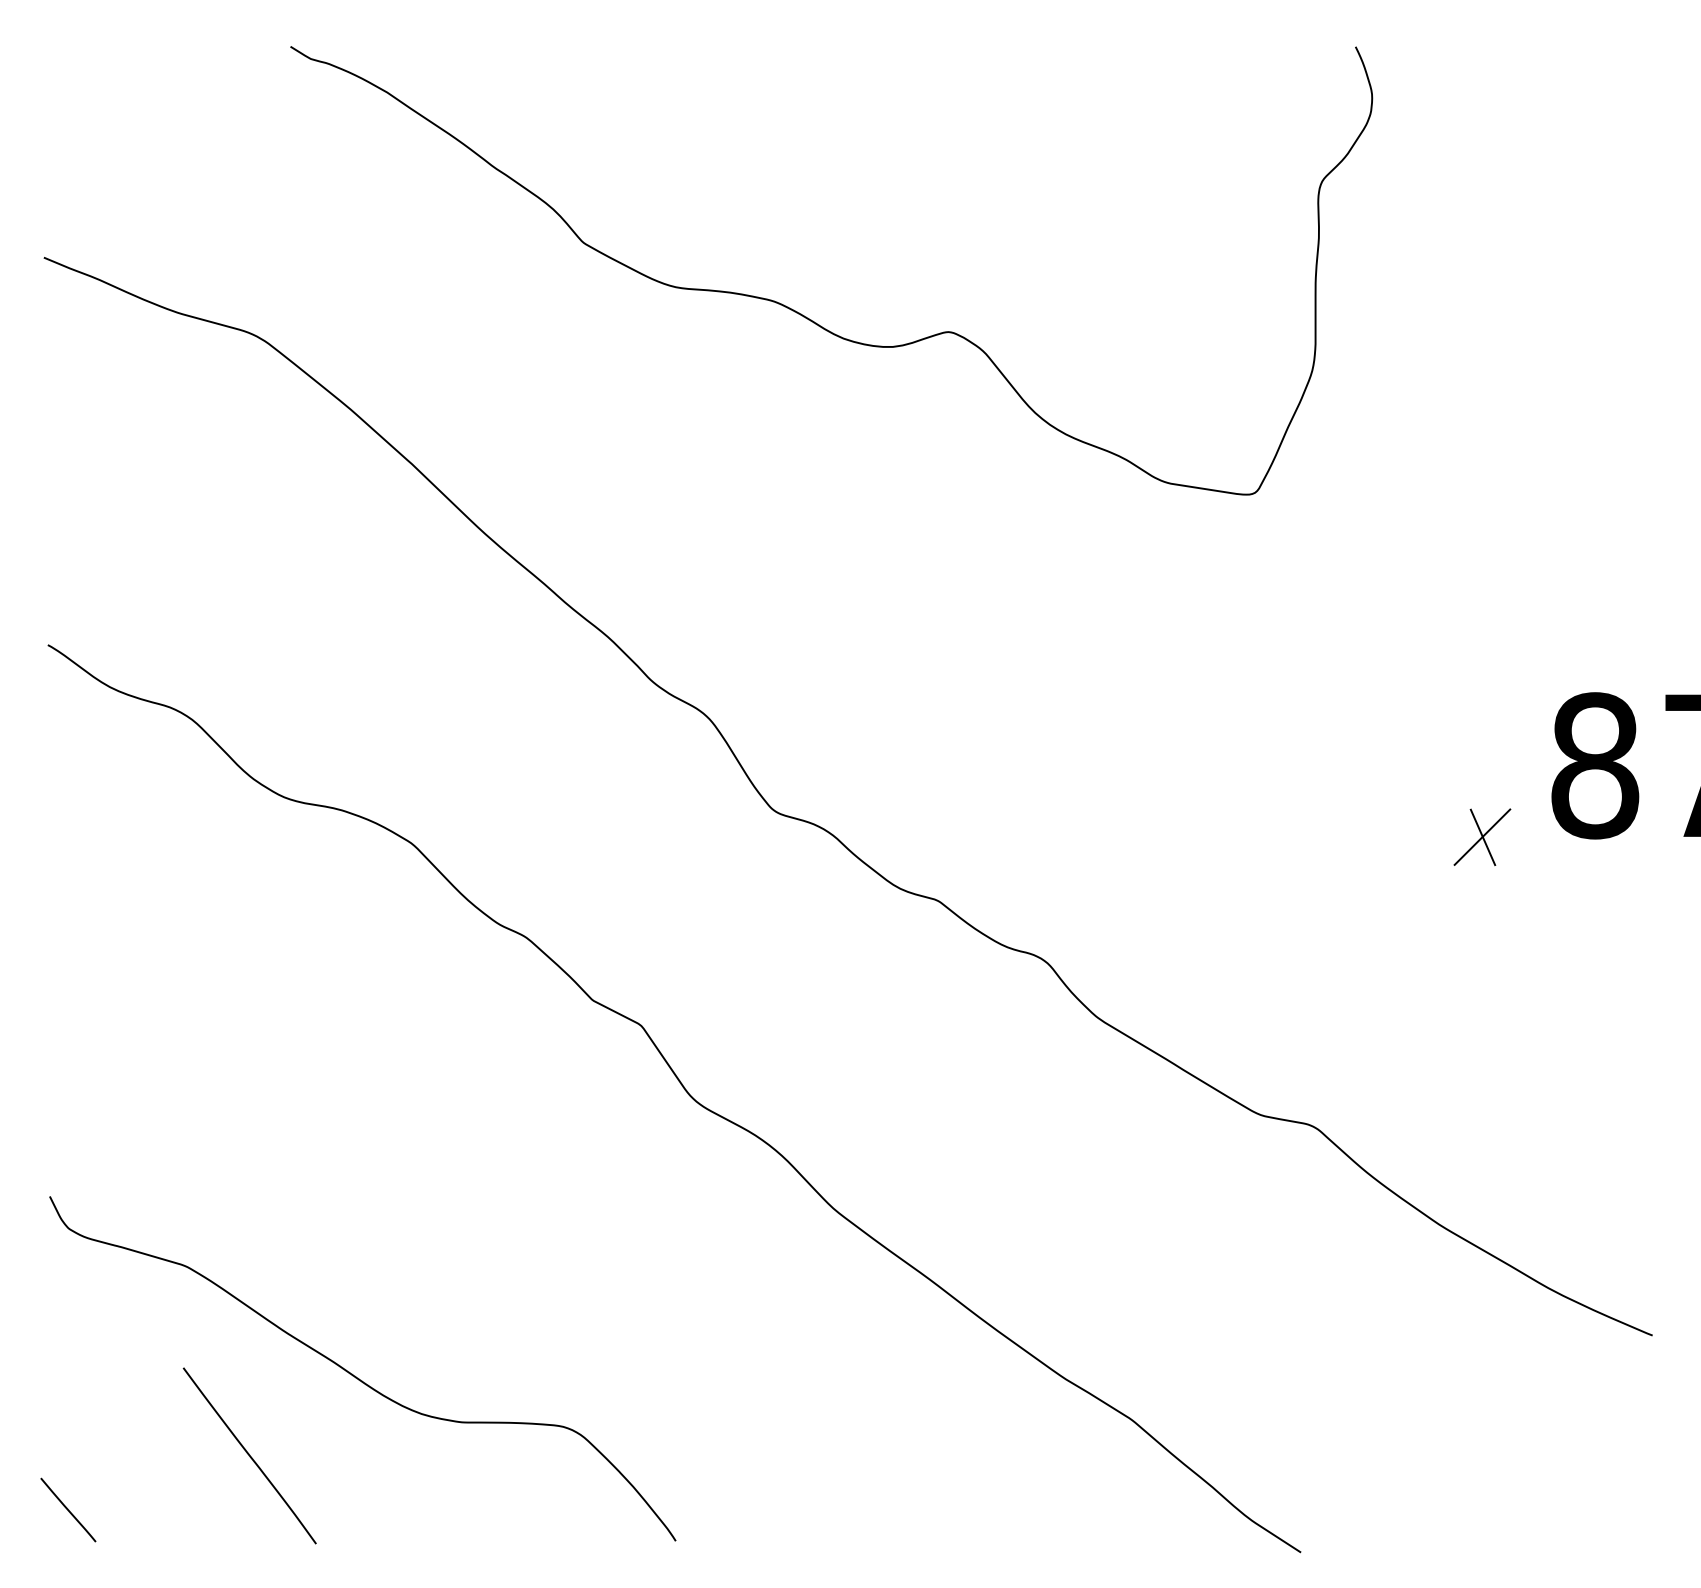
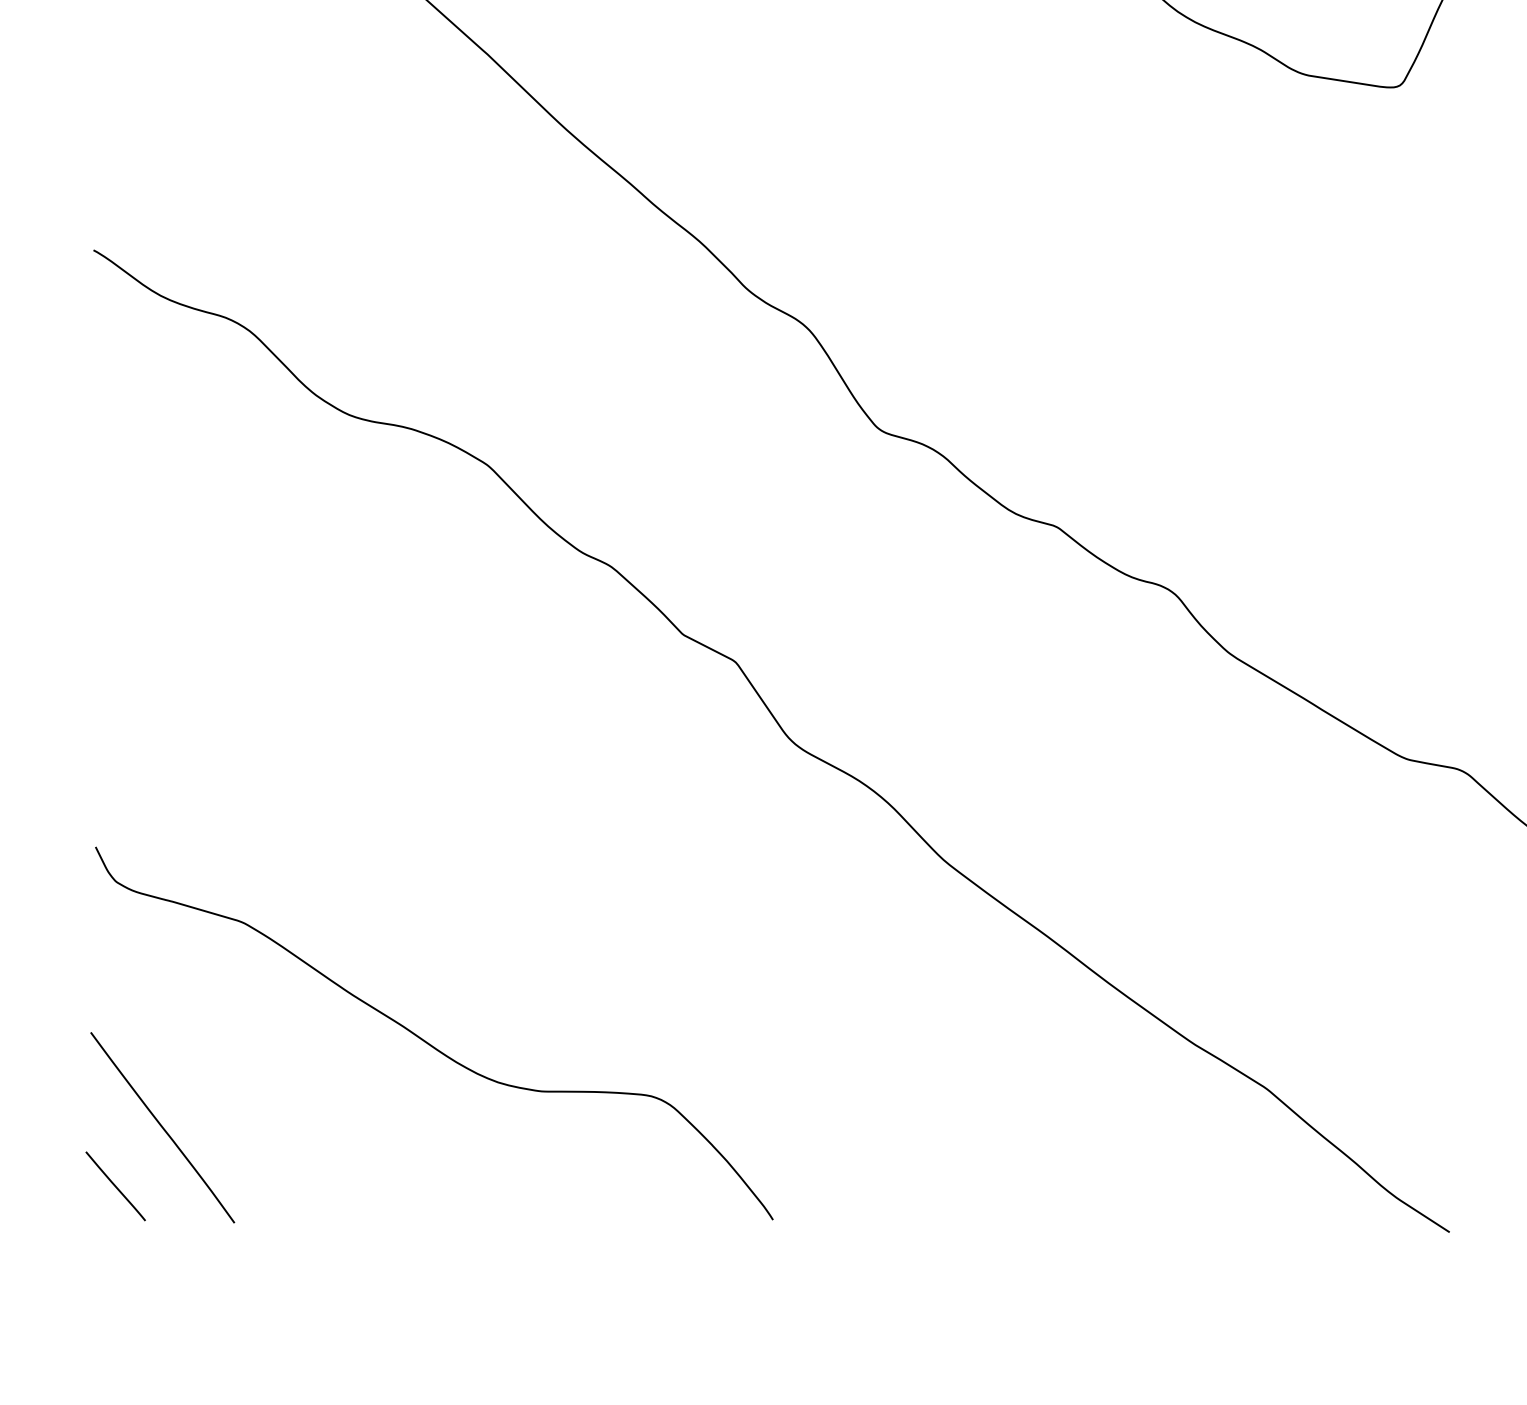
line: (249, 1455) -> (162, 1127), moved

